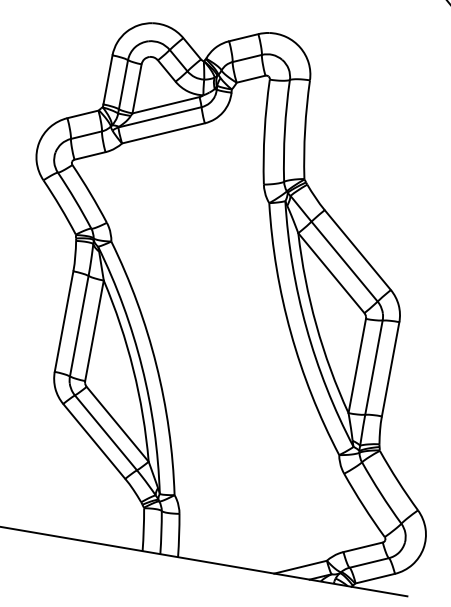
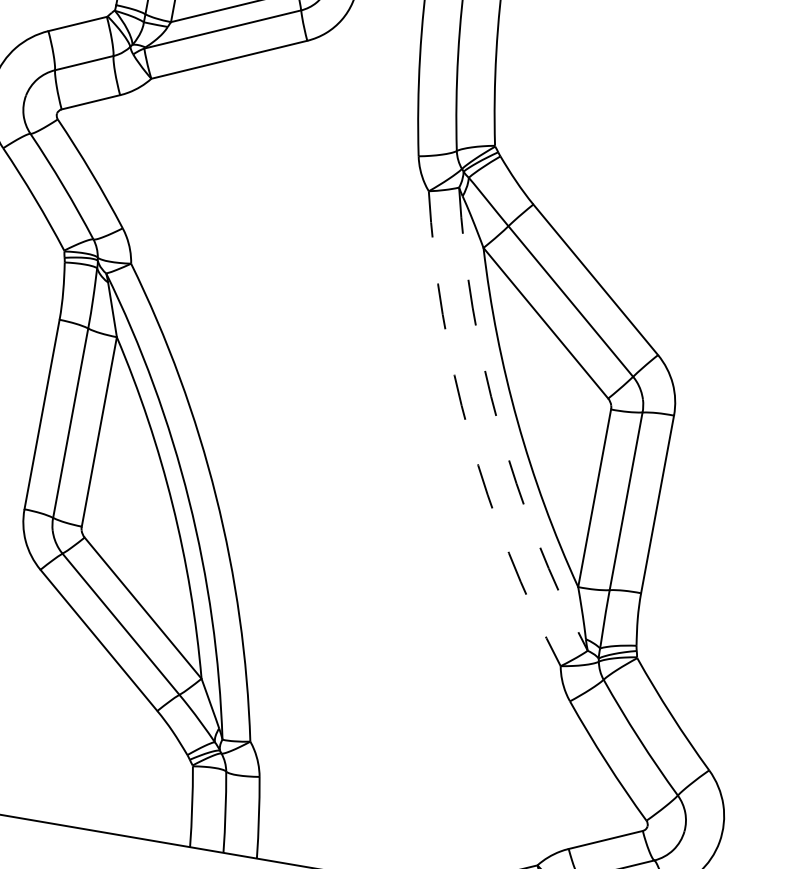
arc: (306, 327) -> (498, 425), solid -> dashed
arc: (290, 332) -> (468, 435), solid -> dashed

